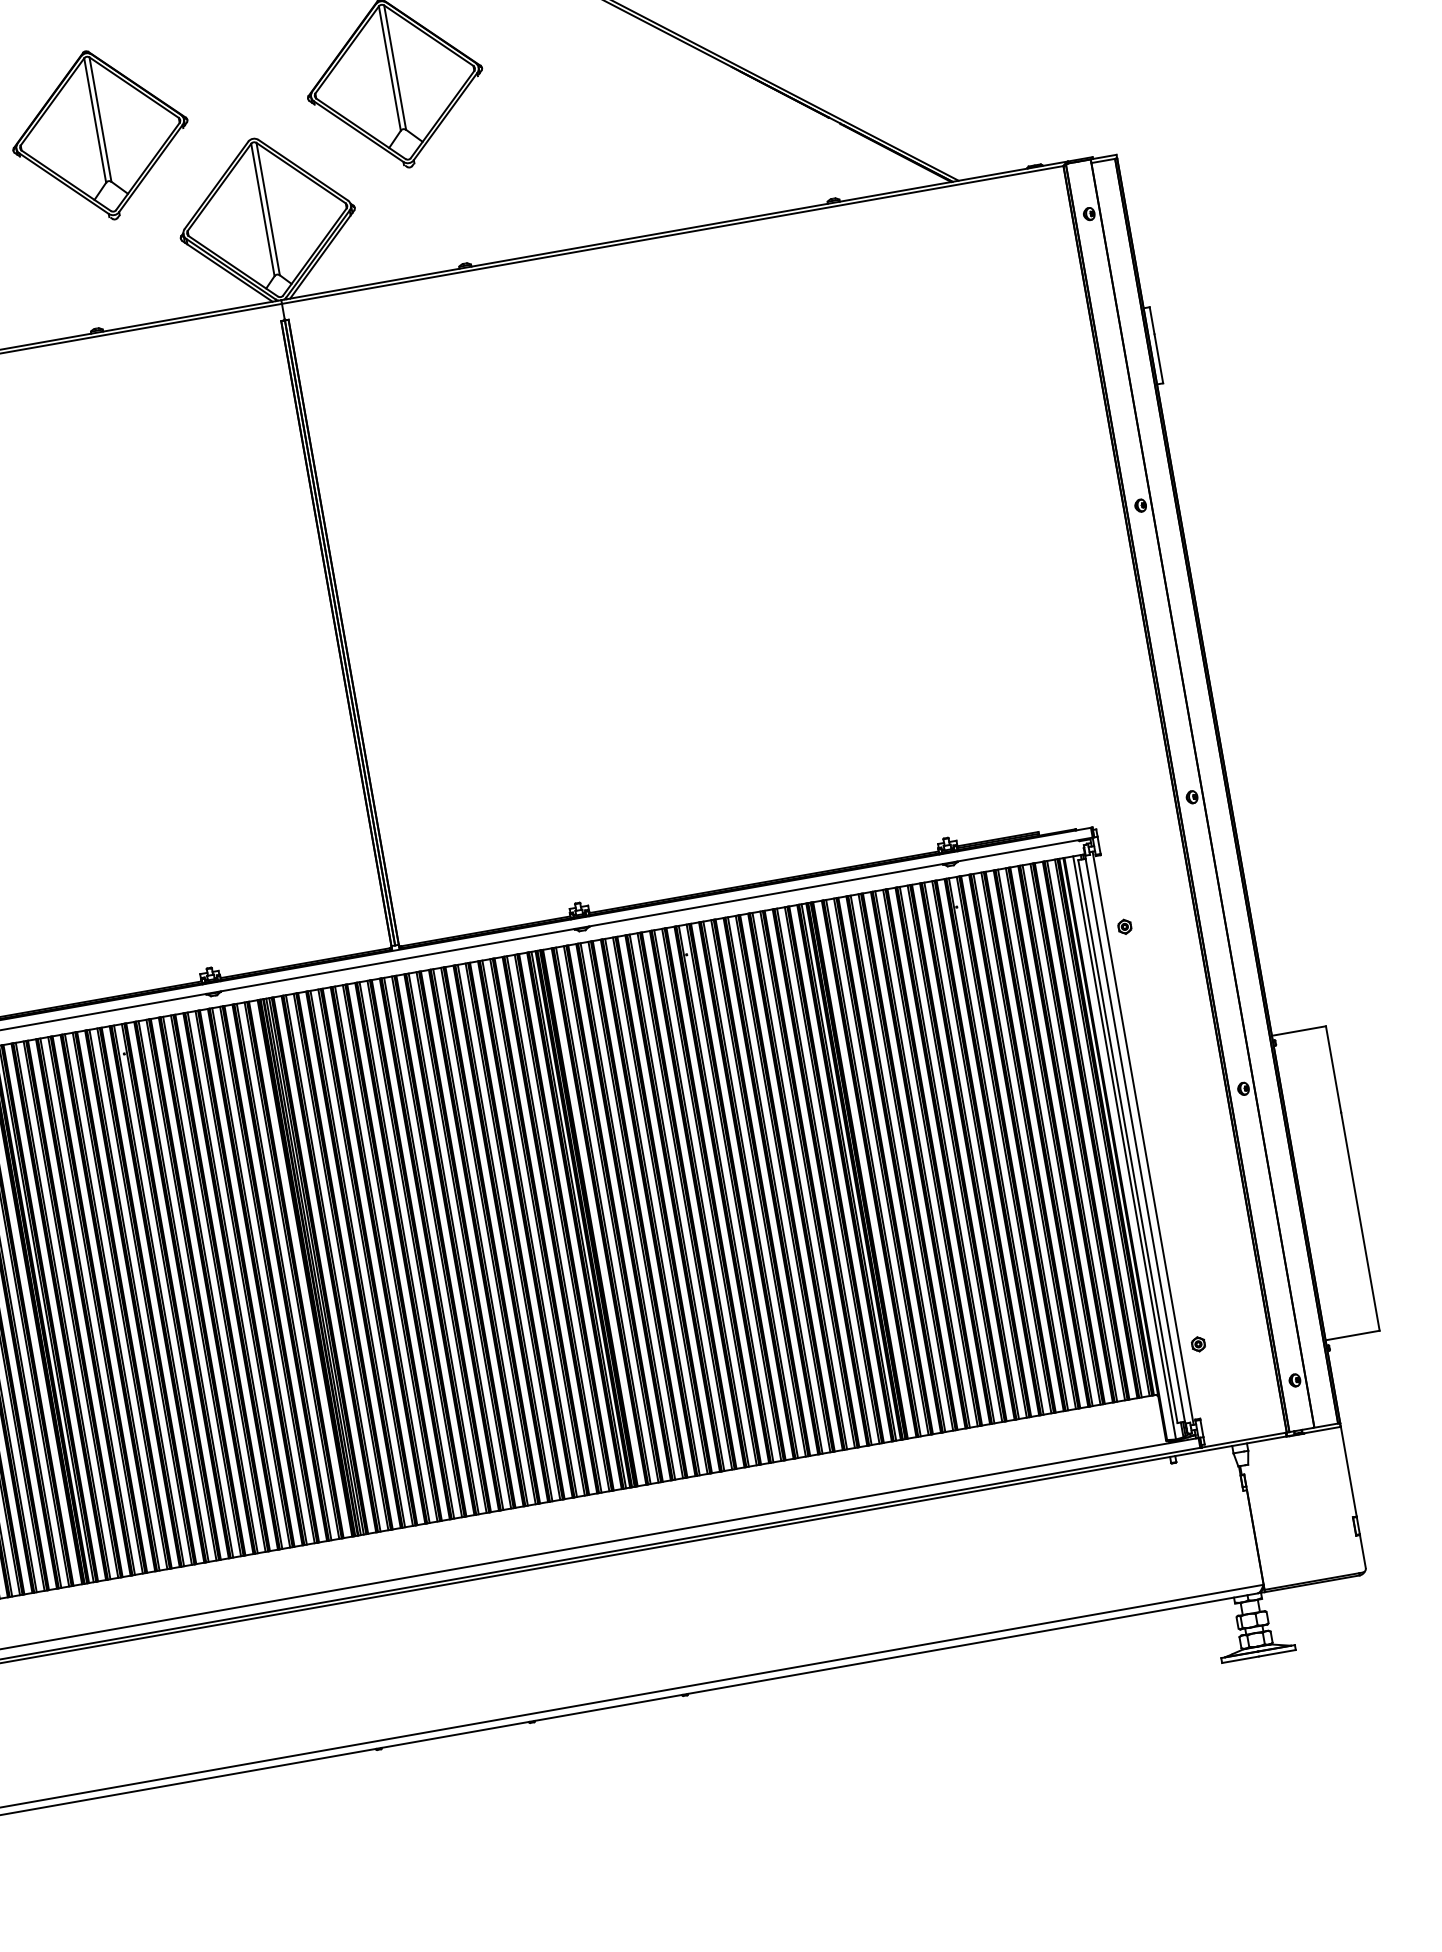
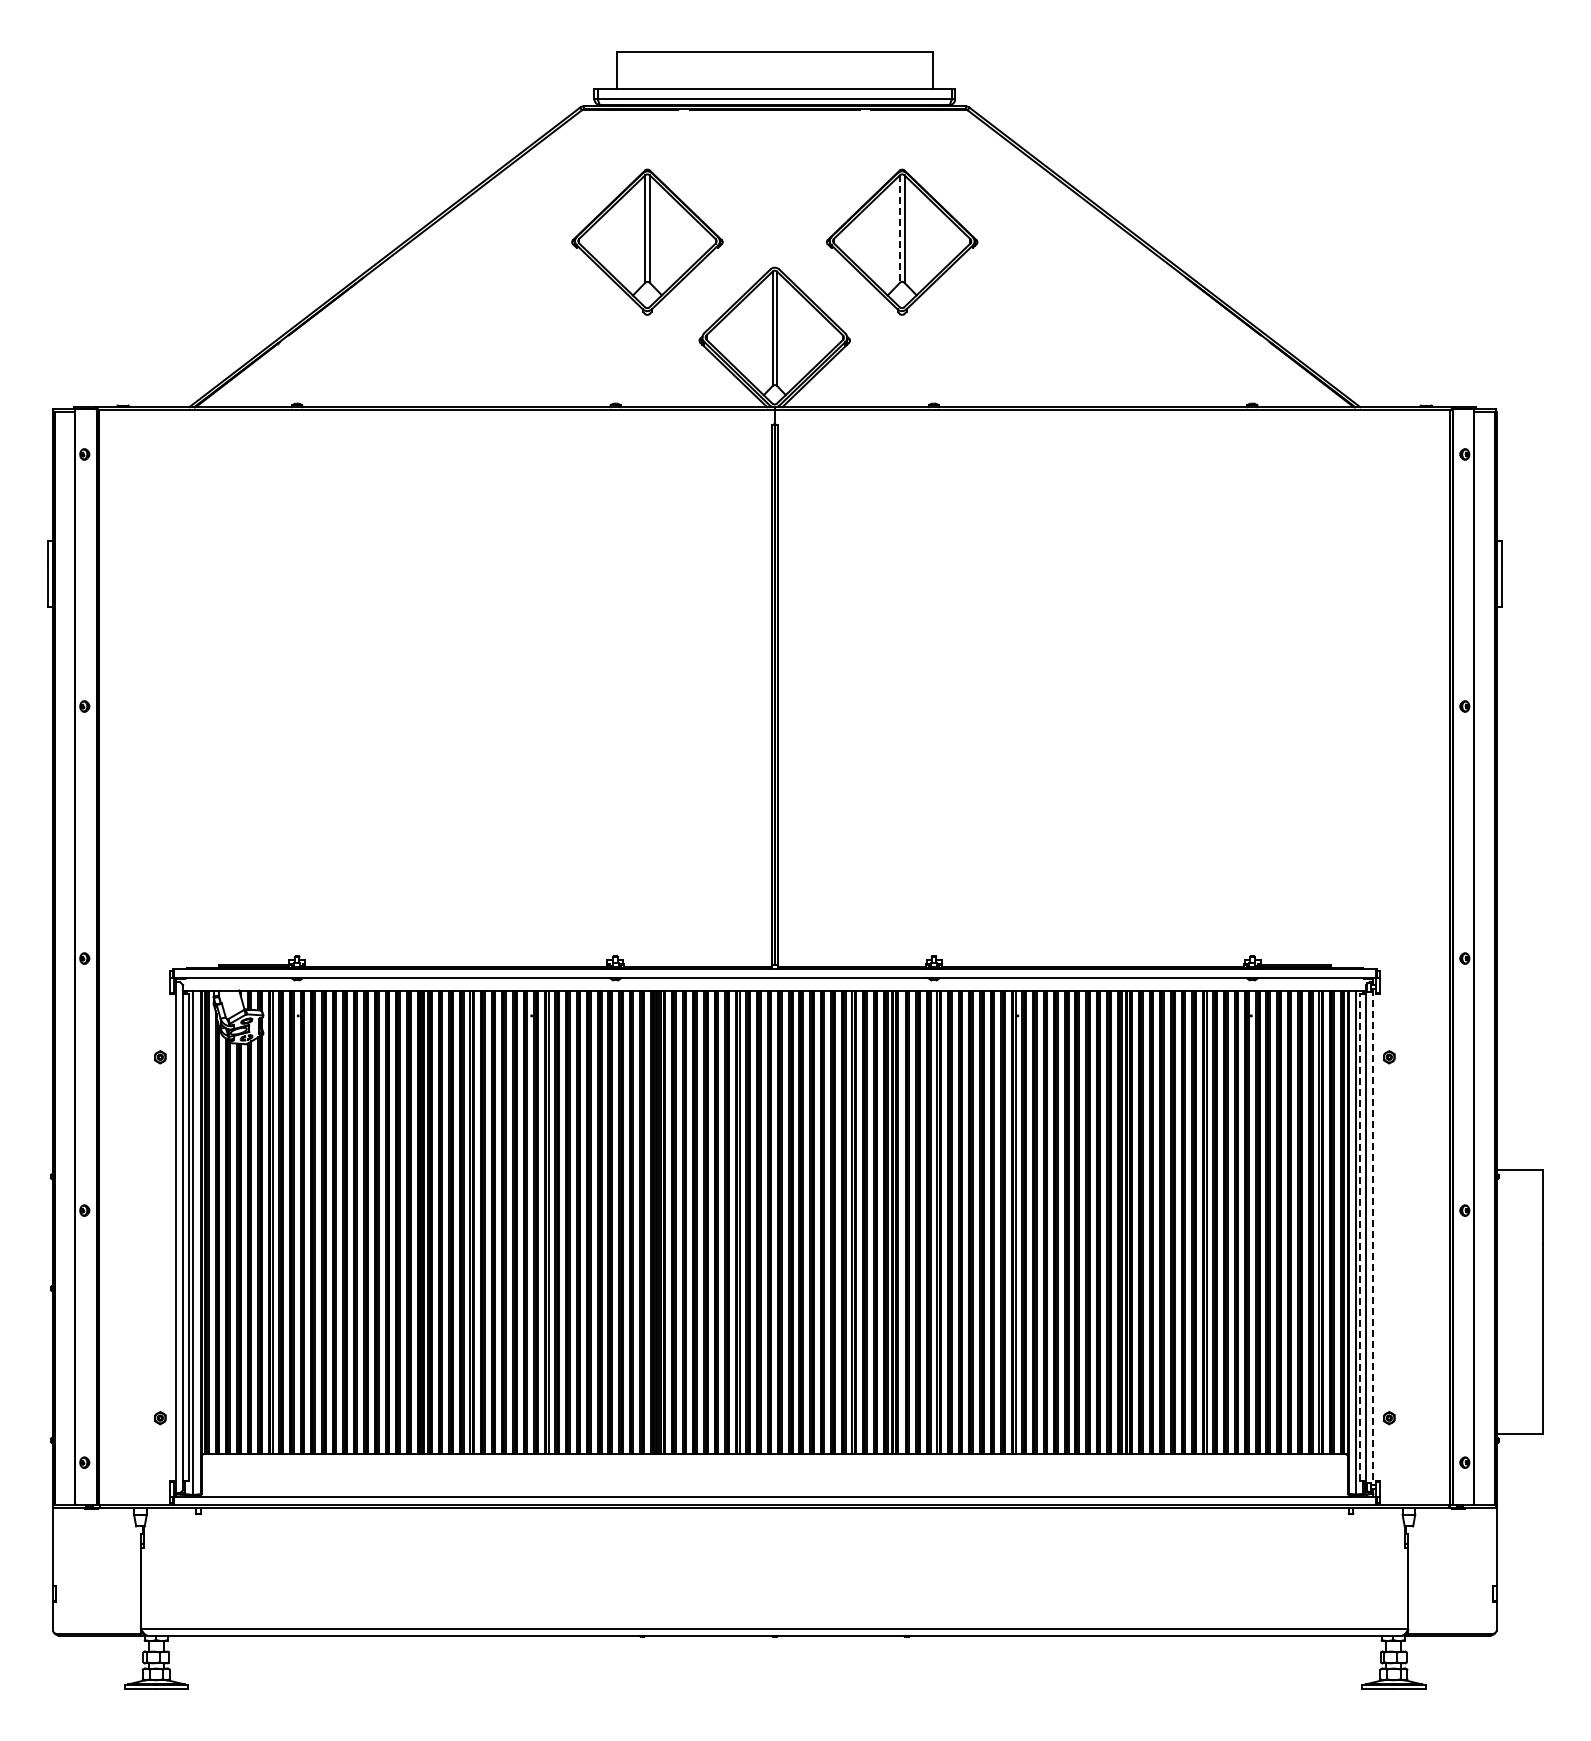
line: (389, 69) -> (899, 229), solid -> dashed
line: (1143, 1138) -> (1373, 1237), solid -> dashed
line: (1128, 1141) -> (1360, 1237), solid -> dashed

